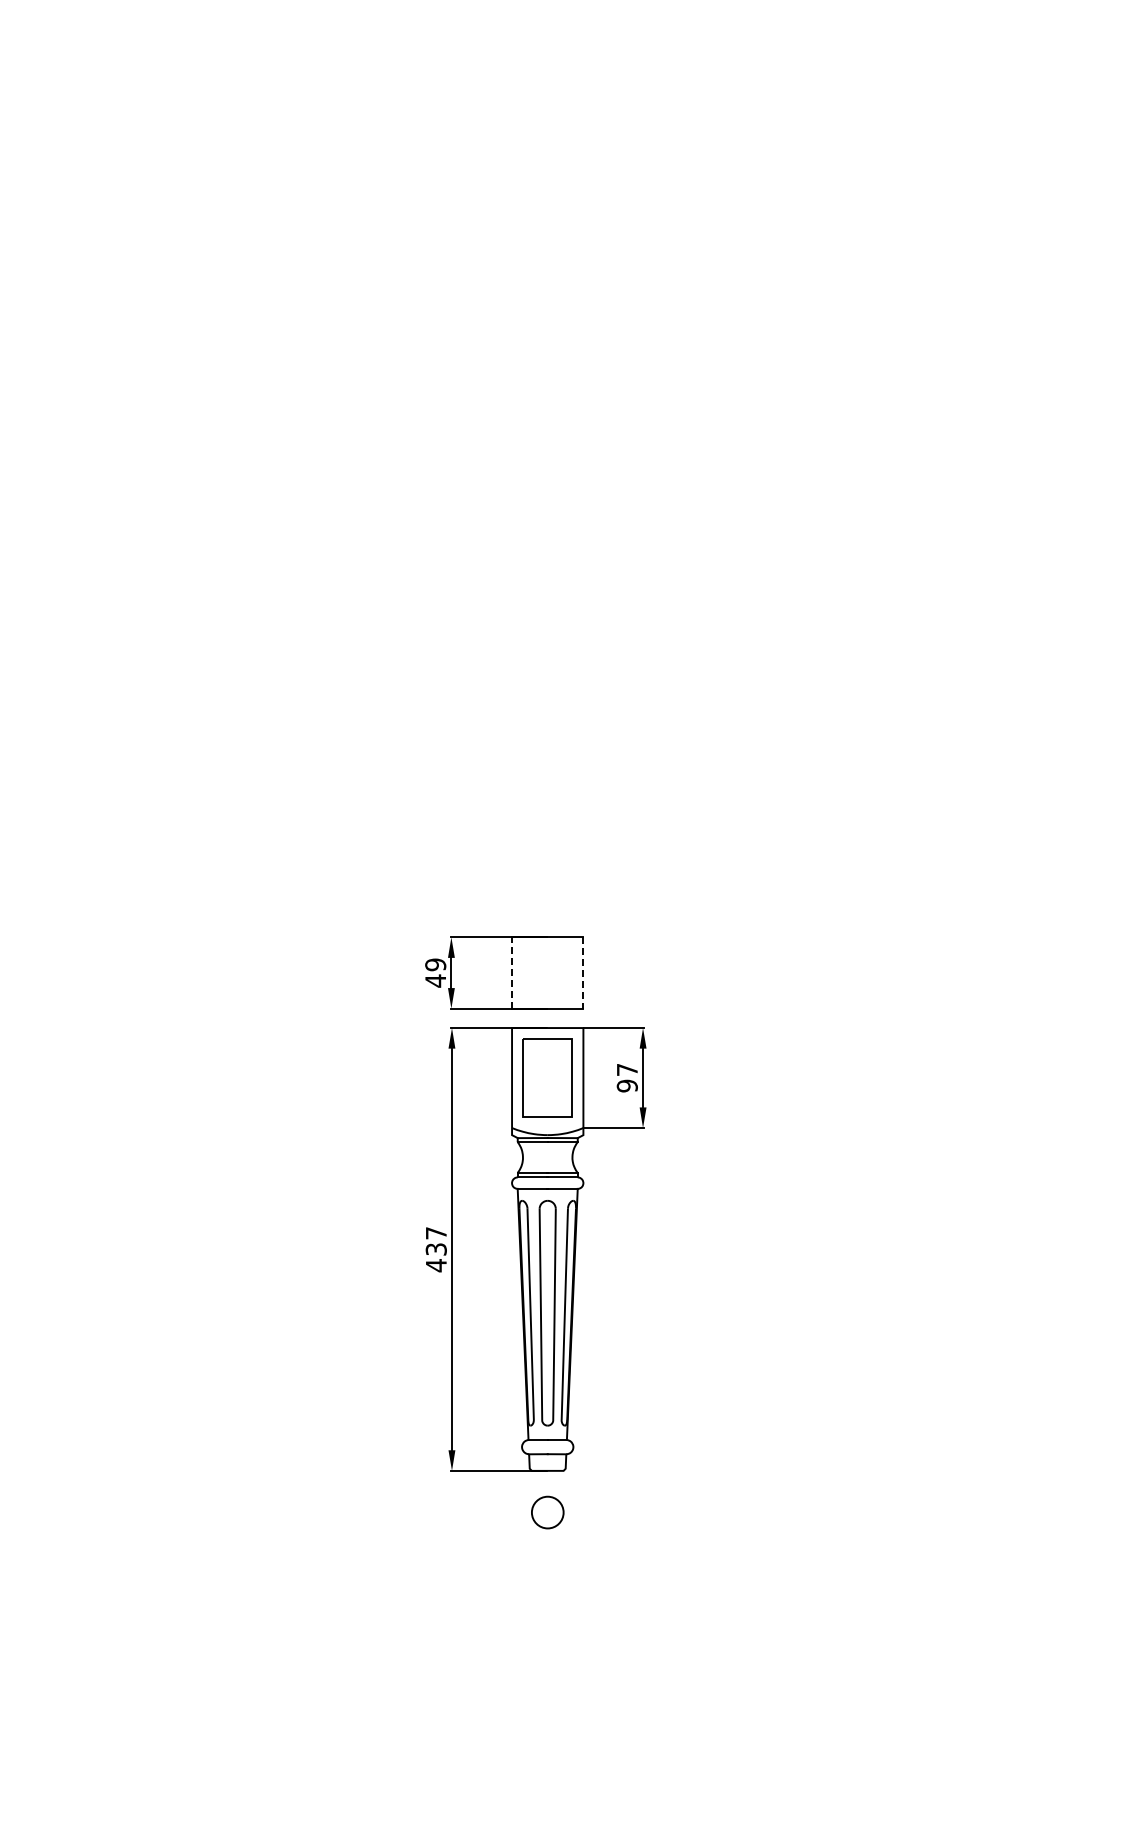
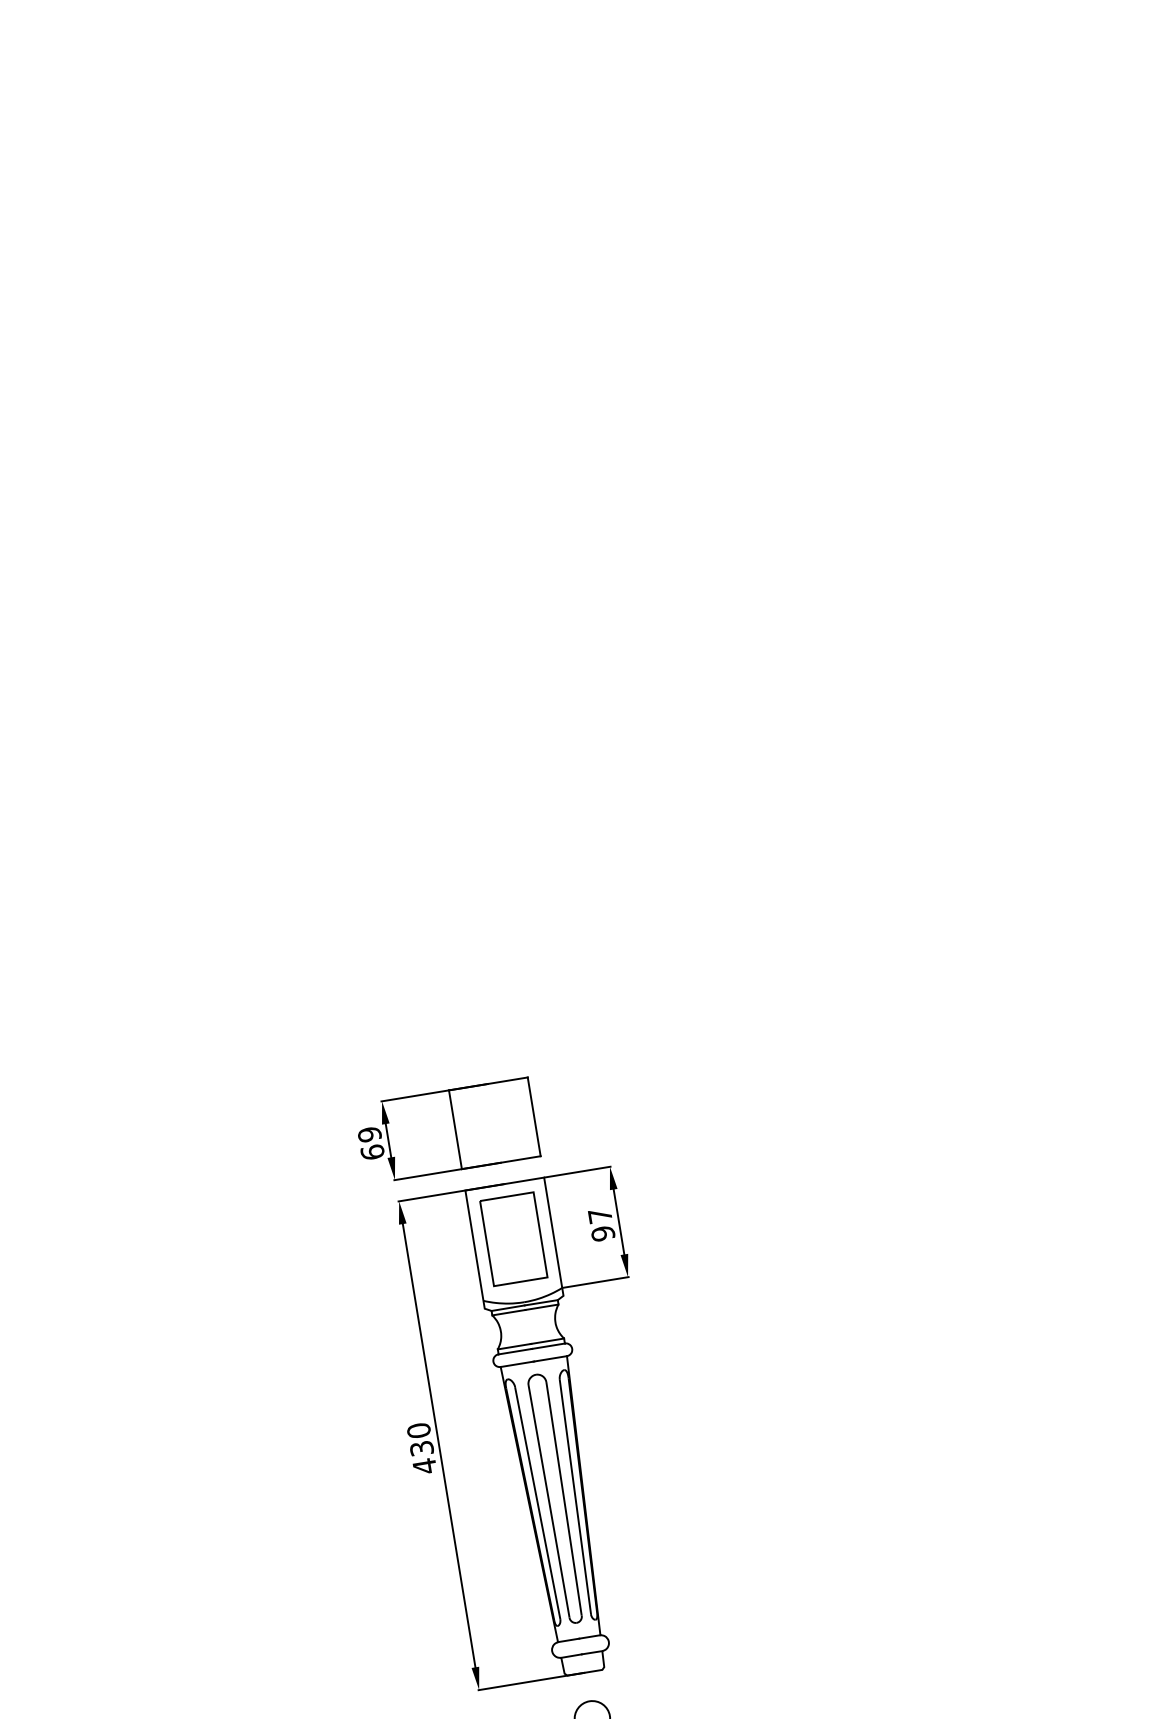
line: (512, 972) -> (455, 1129), dashed -> solid
line: (583, 972) -> (534, 1116), dashed -> solid
text: (435, 980) -> (372, 1151), 49 -> 69
text: (435, 1232) -> (417, 1429), 437 -> 430

